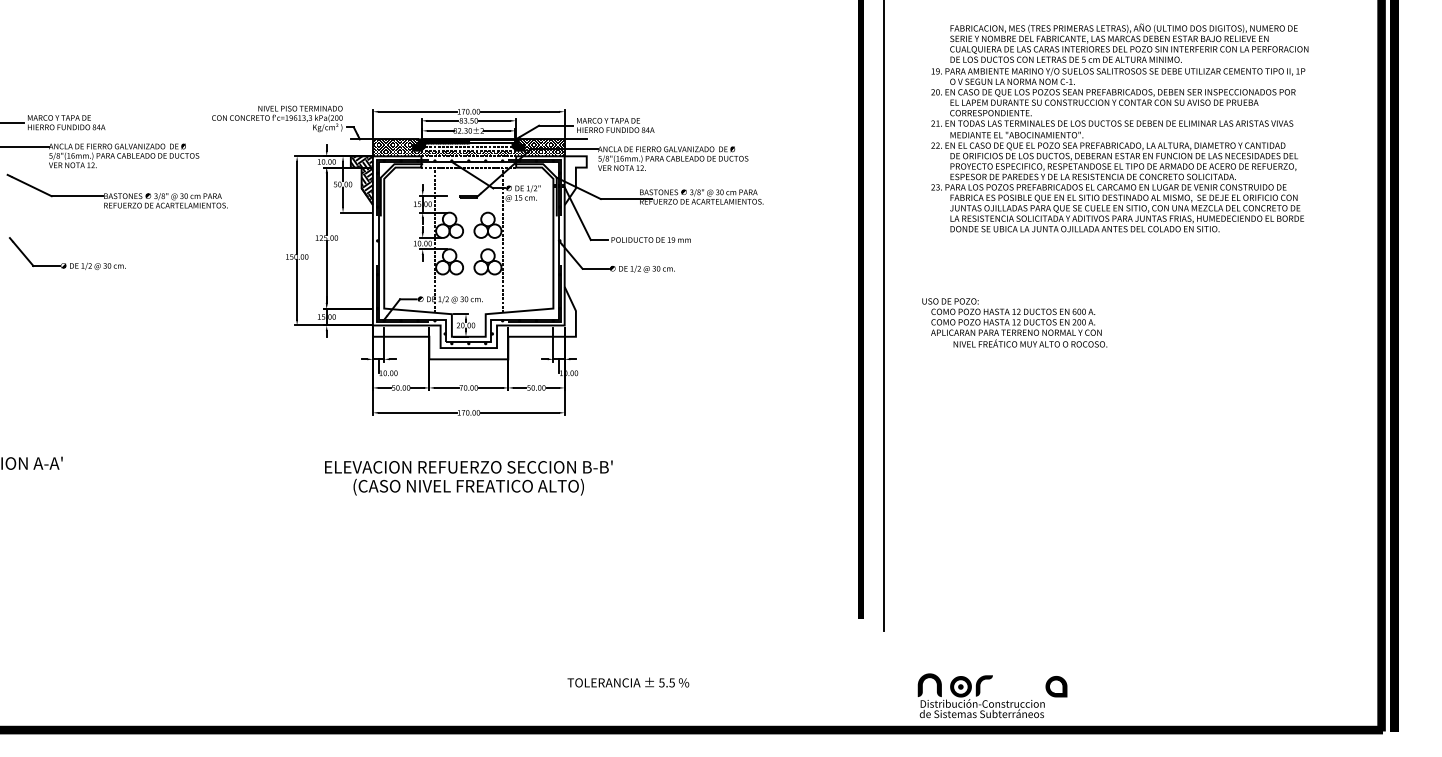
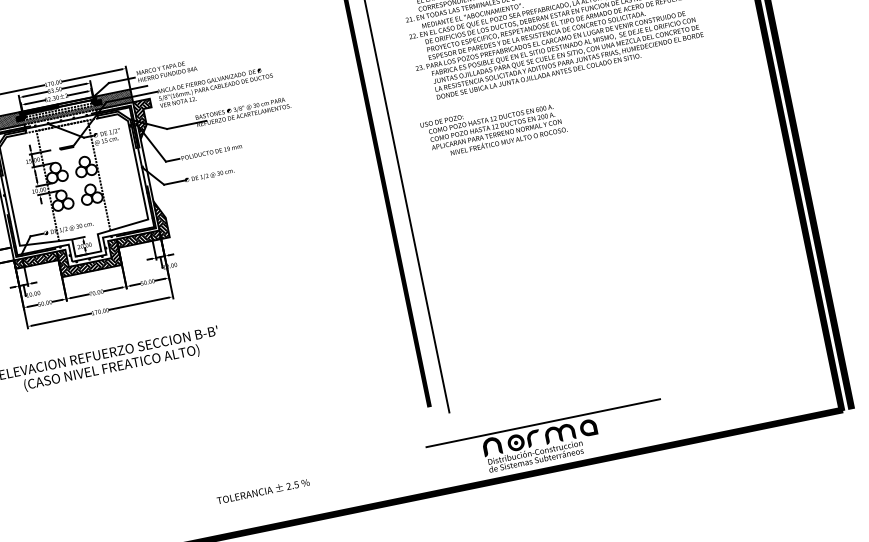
hatch: (575, 178) -> (144, 117), added
text: (1014, 322) -> (493, 127), moved
hatch: (473, 323) -> (89, 243), added
line: (1000, 669) -> (543, 423), added
text: (661, 682) -> (288, 486), 5.5 -> 2.5
fill: (1018, 686) -> (559, 433), added

